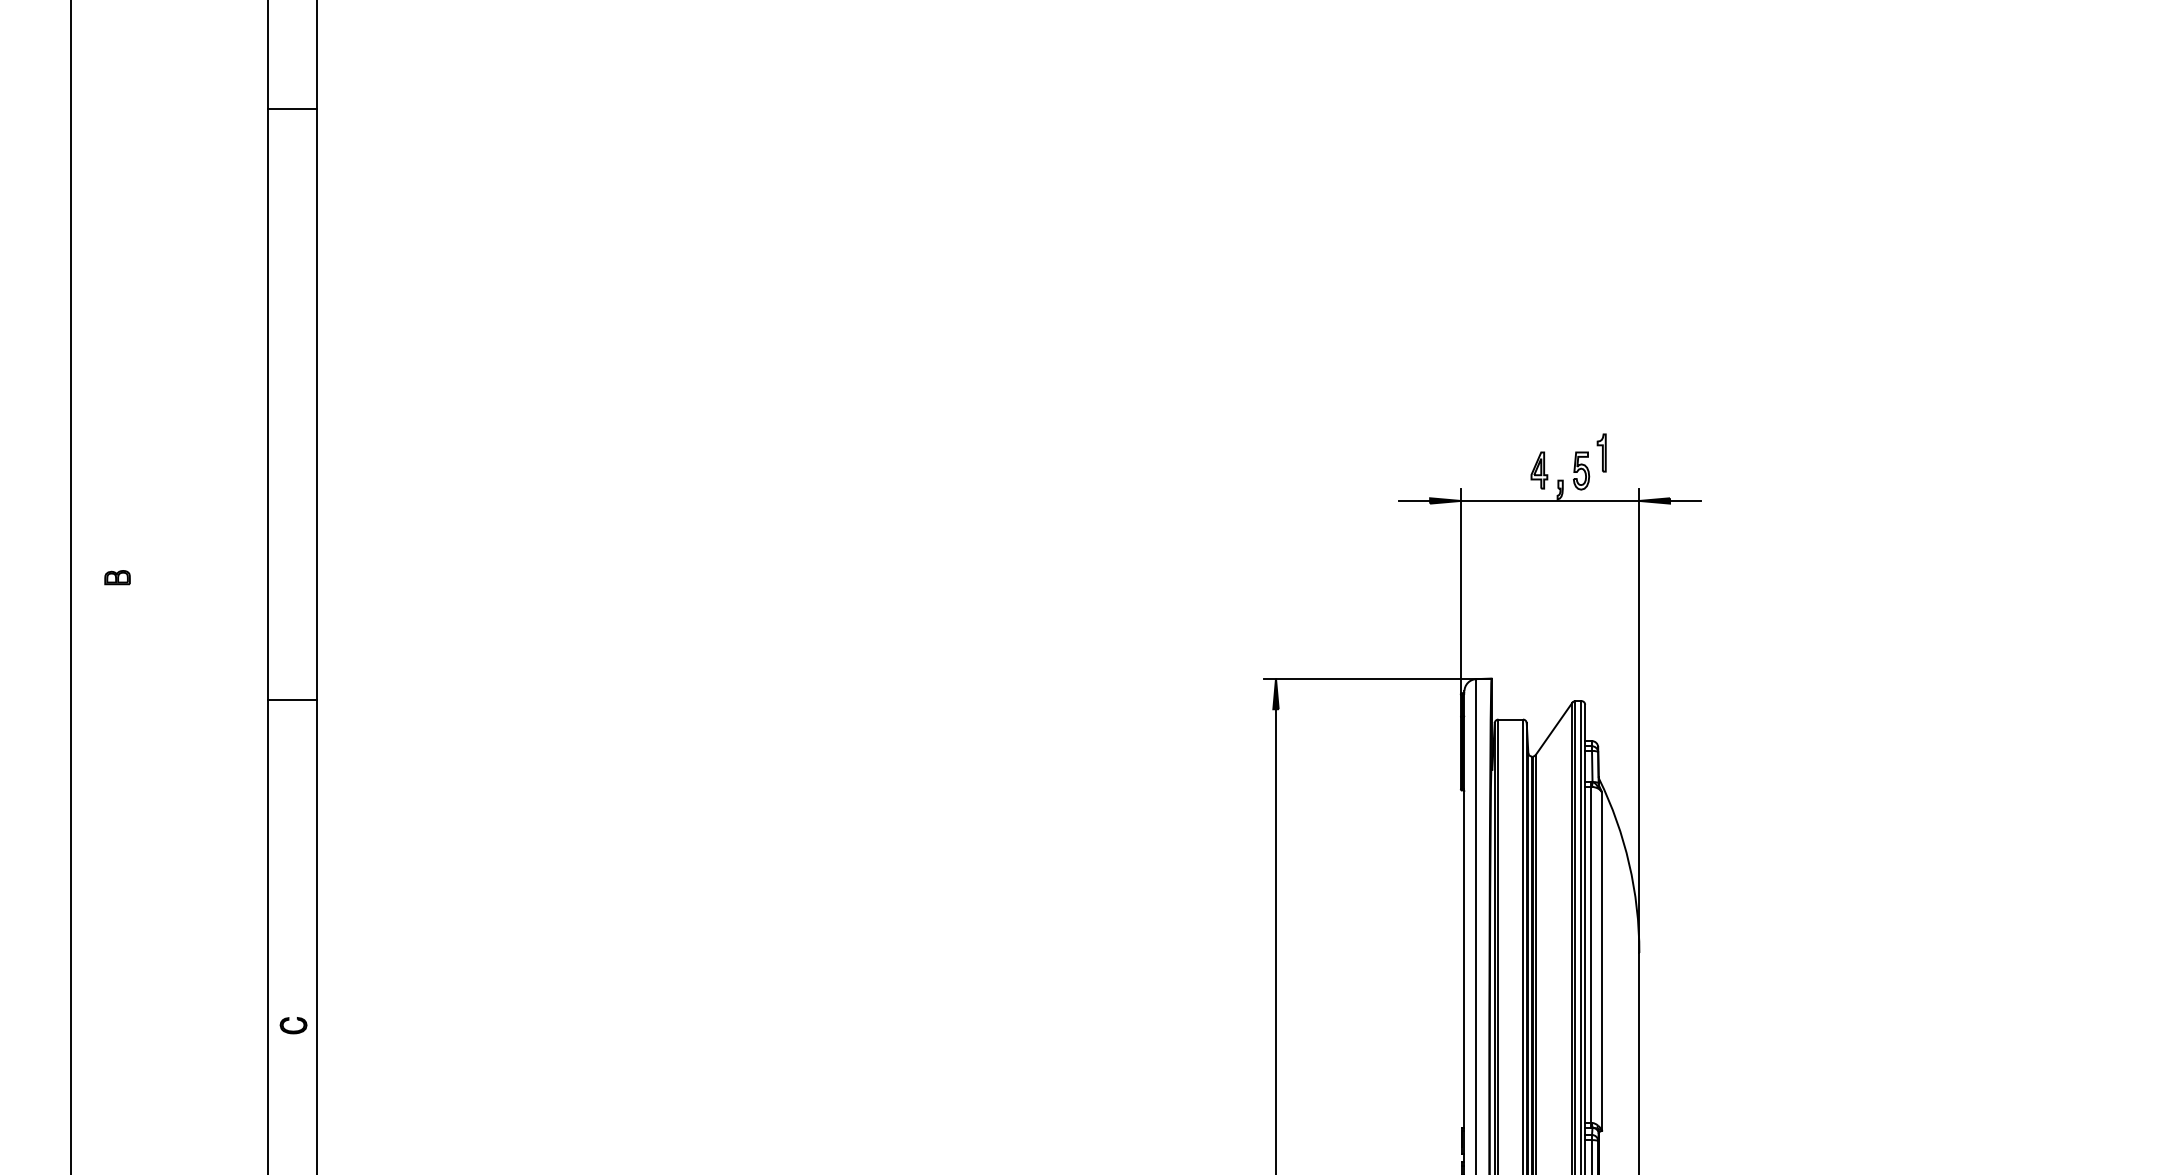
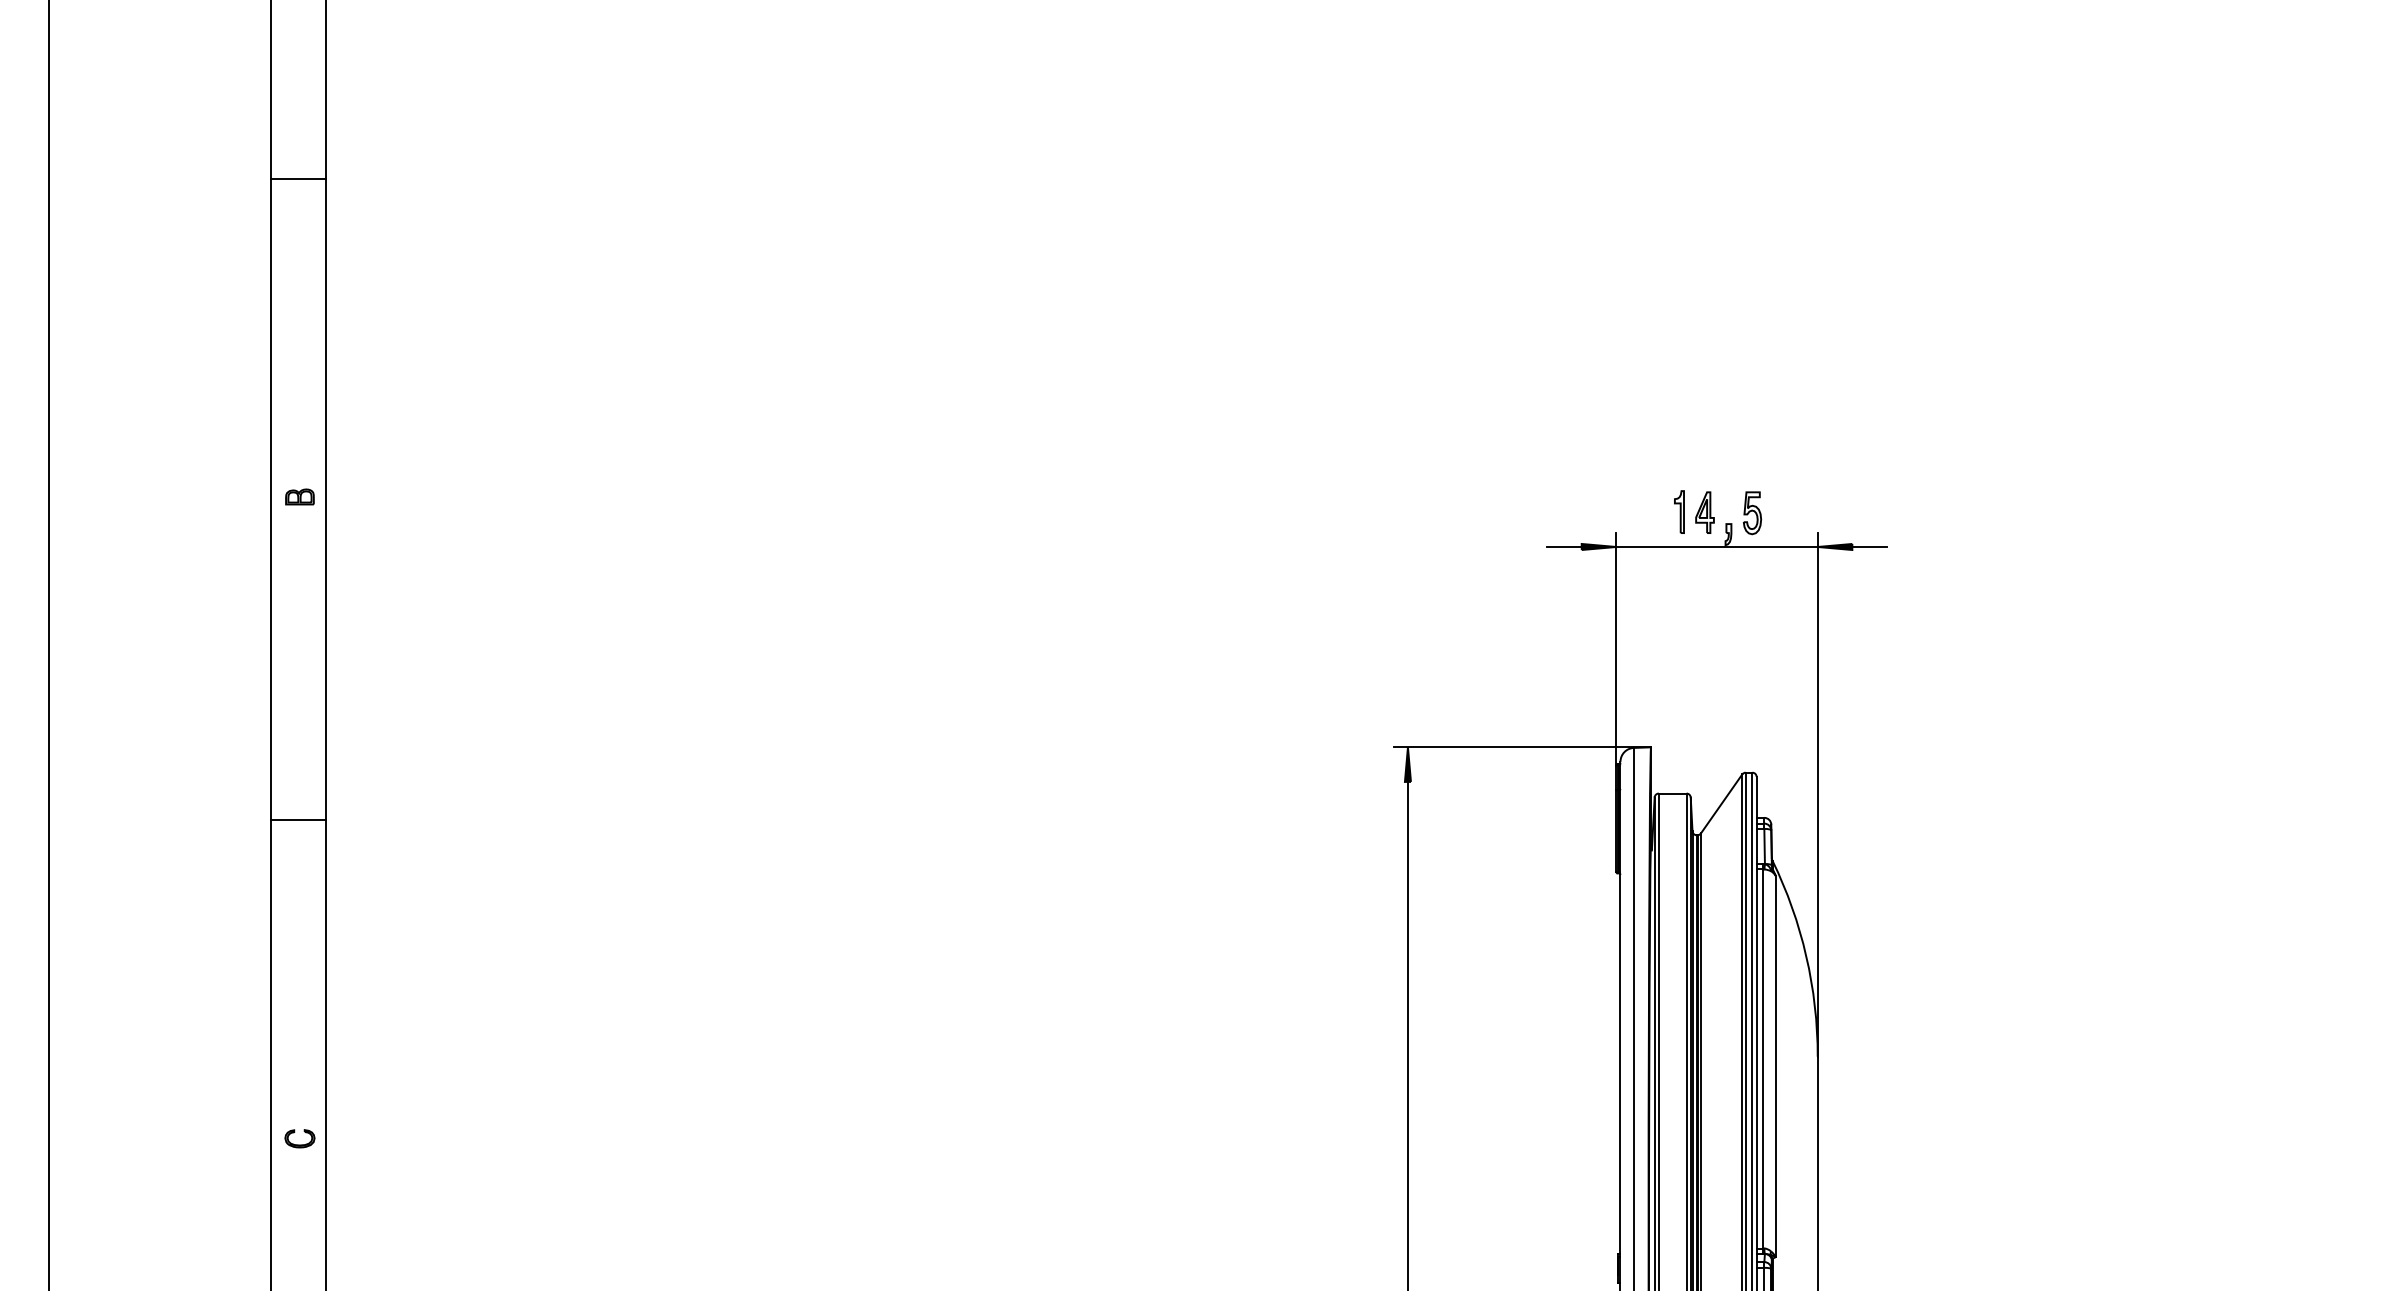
line: (292, 108) -> (298, 178), moved
part: (1601, 452) -> (1679, 511), moved
part: (117, 577) -> (299, 496), moved
line: (292, 700) -> (298, 820), moved

